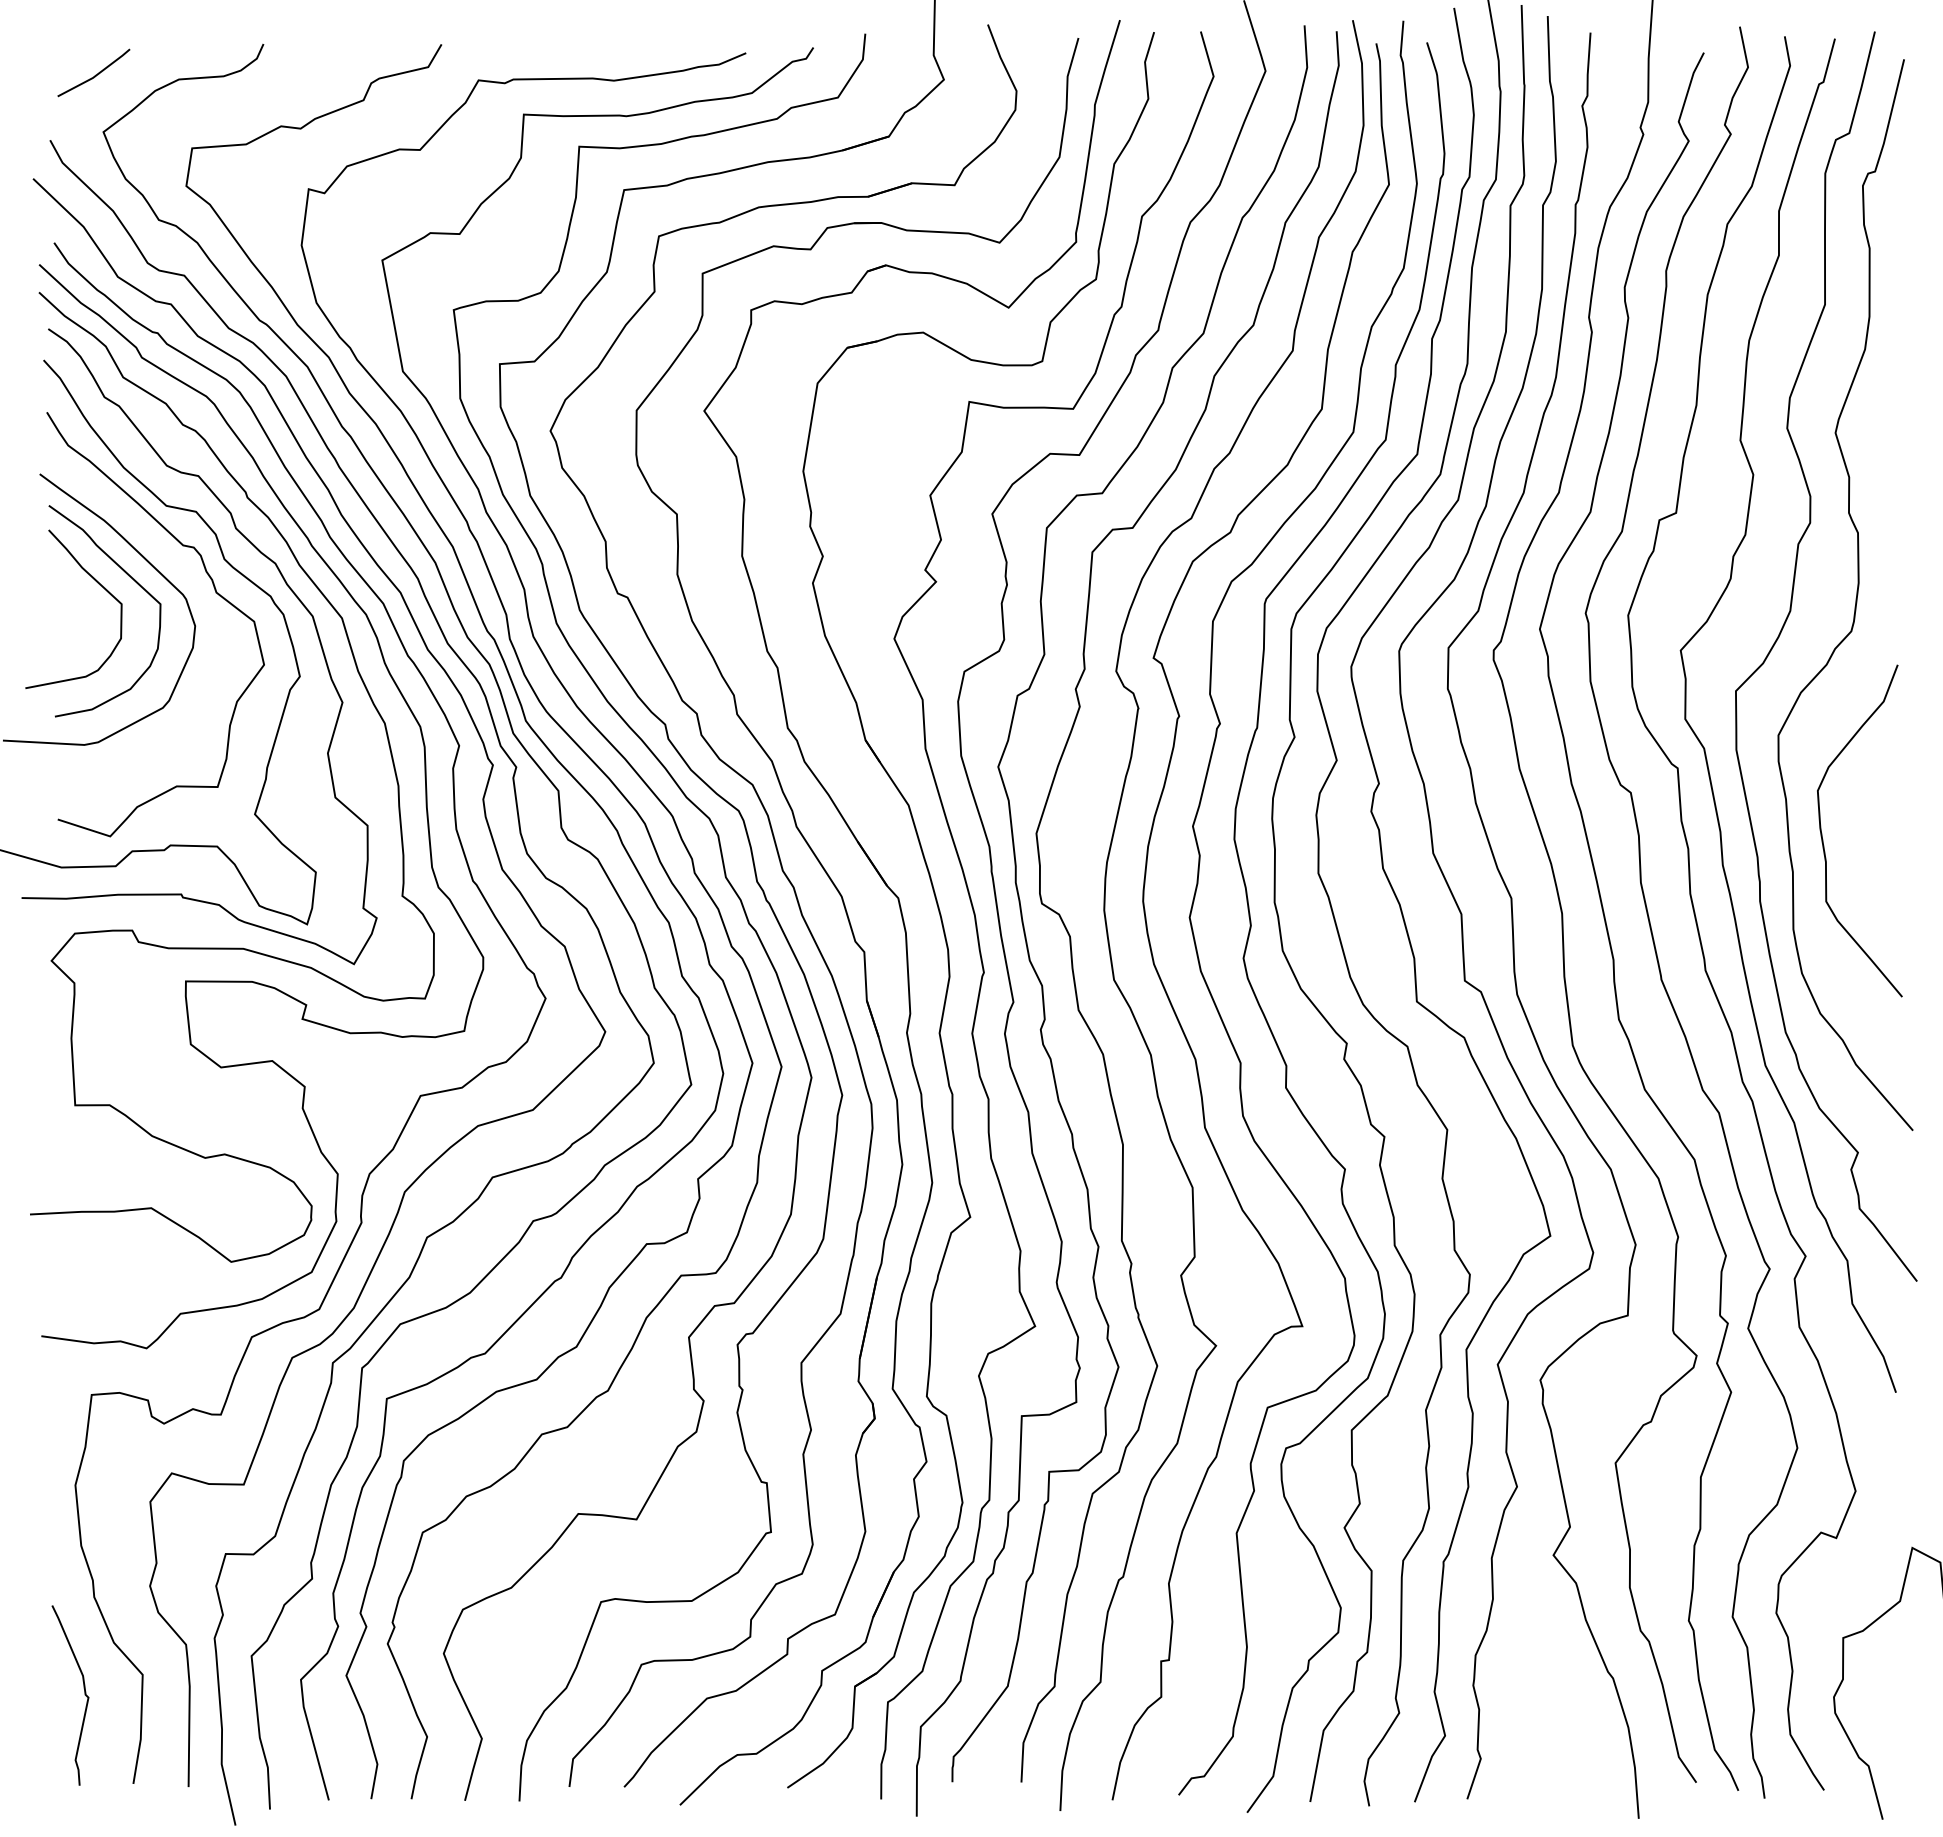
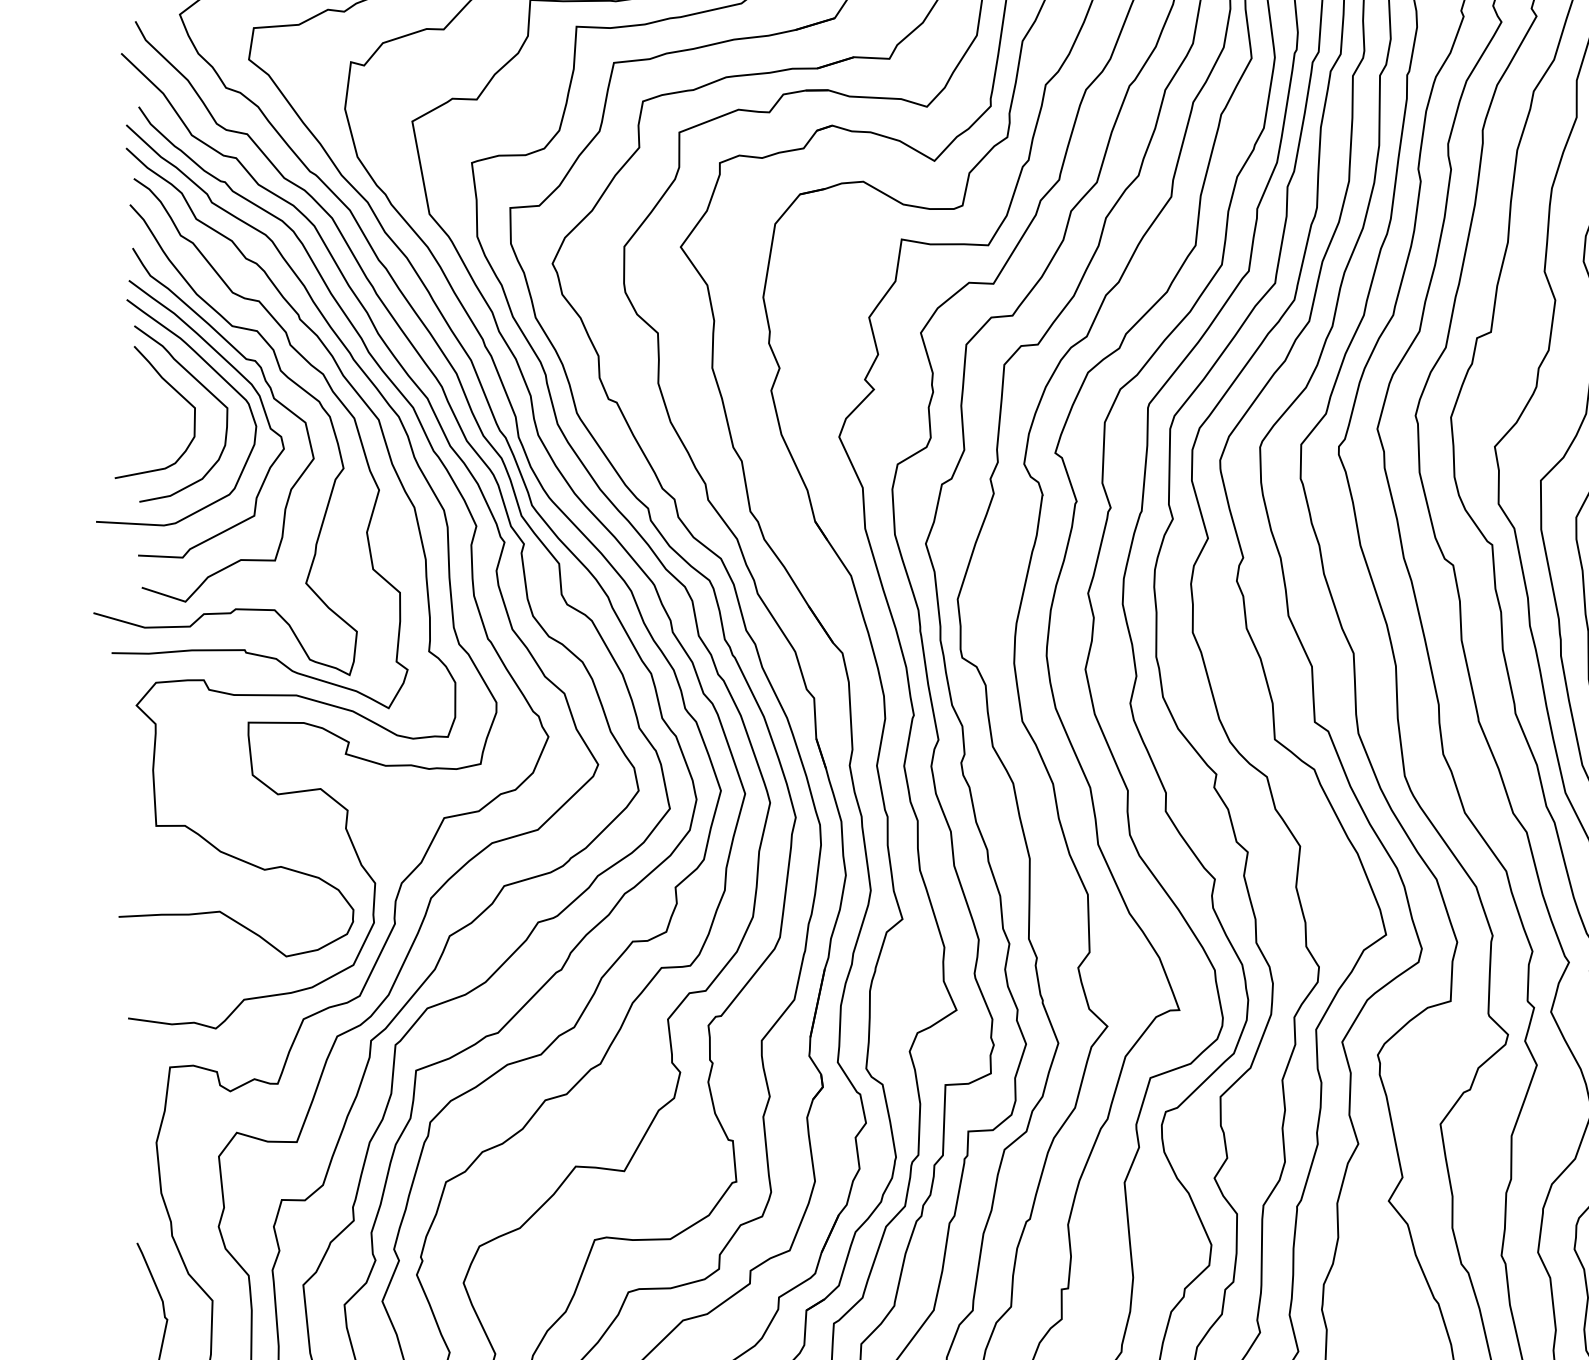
curve: (182, 570) -> (245, 380), added

